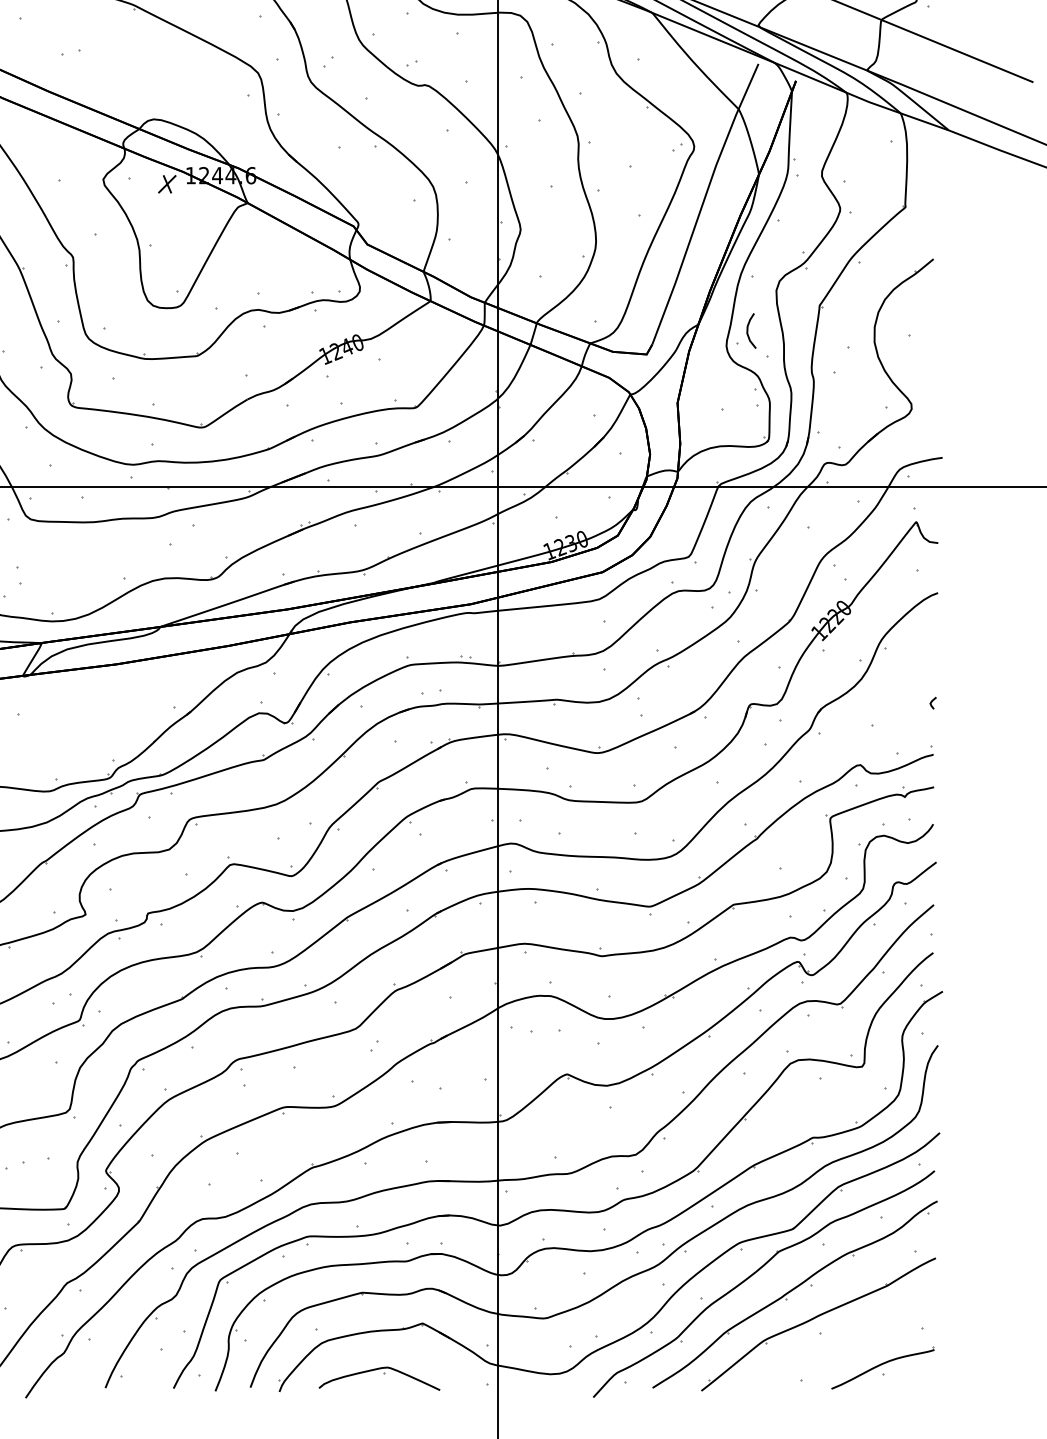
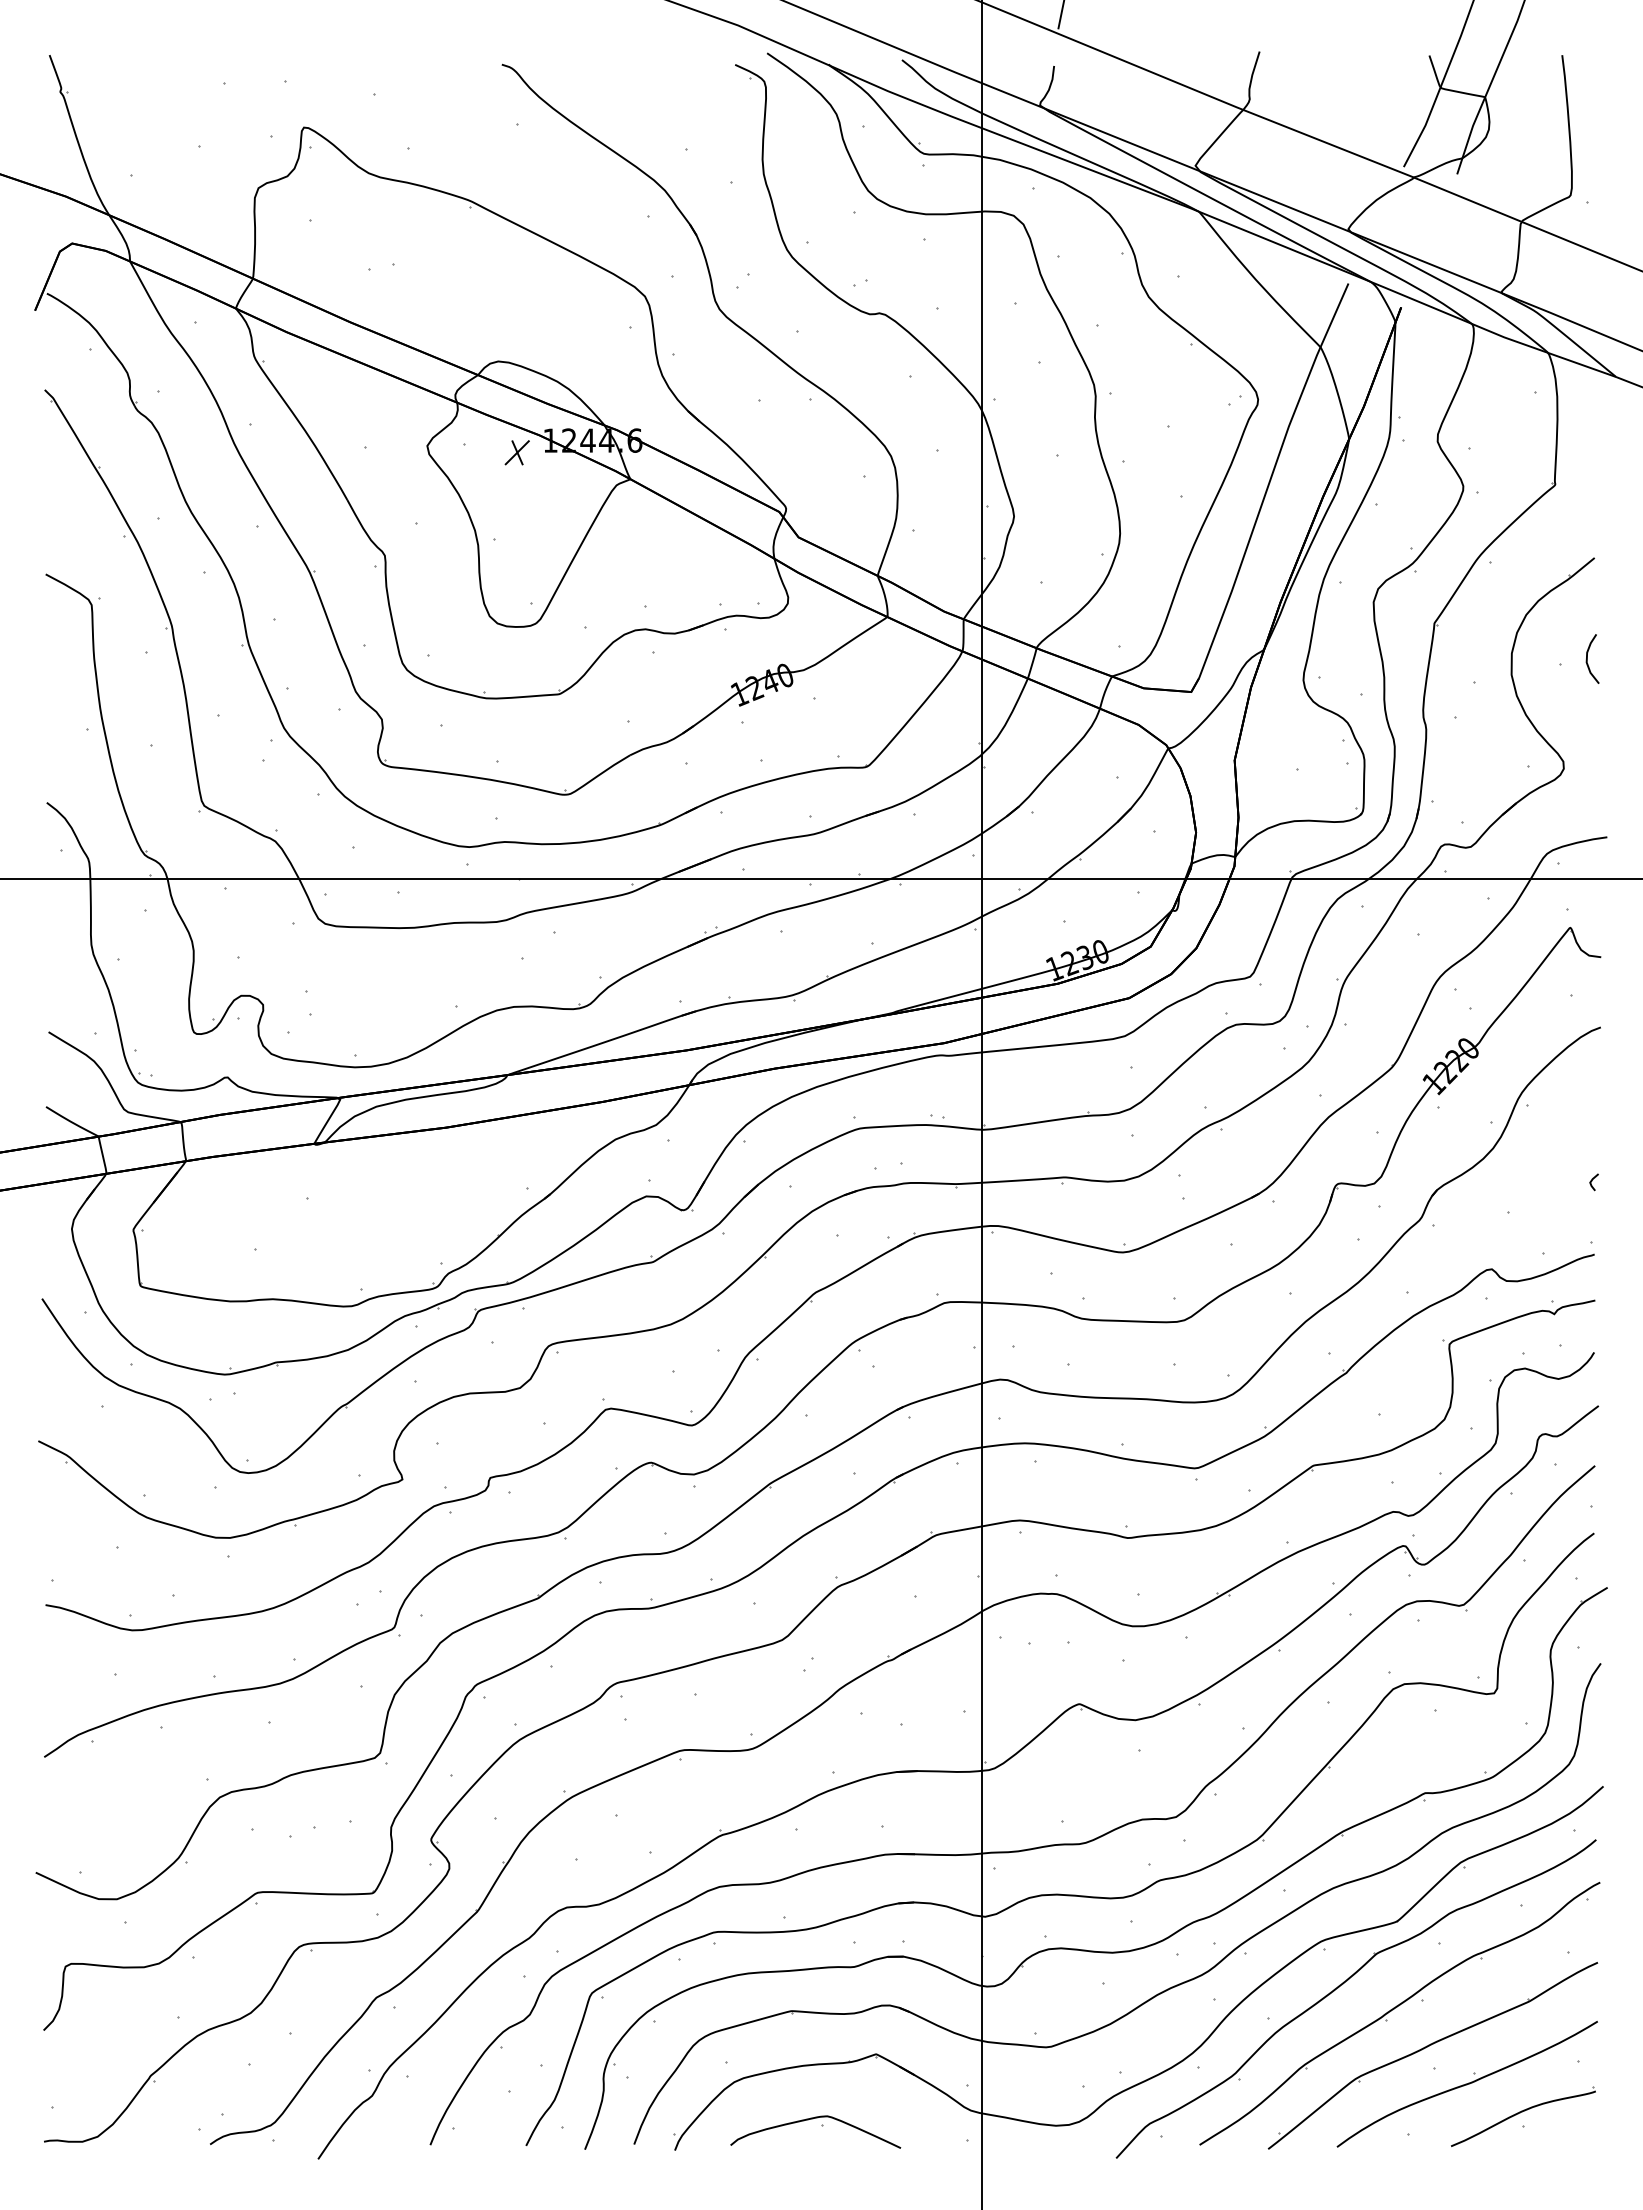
curve: (747, 330) -> (1587, 658), moved
part: (842, 1344) -> (1466, 2084), added

